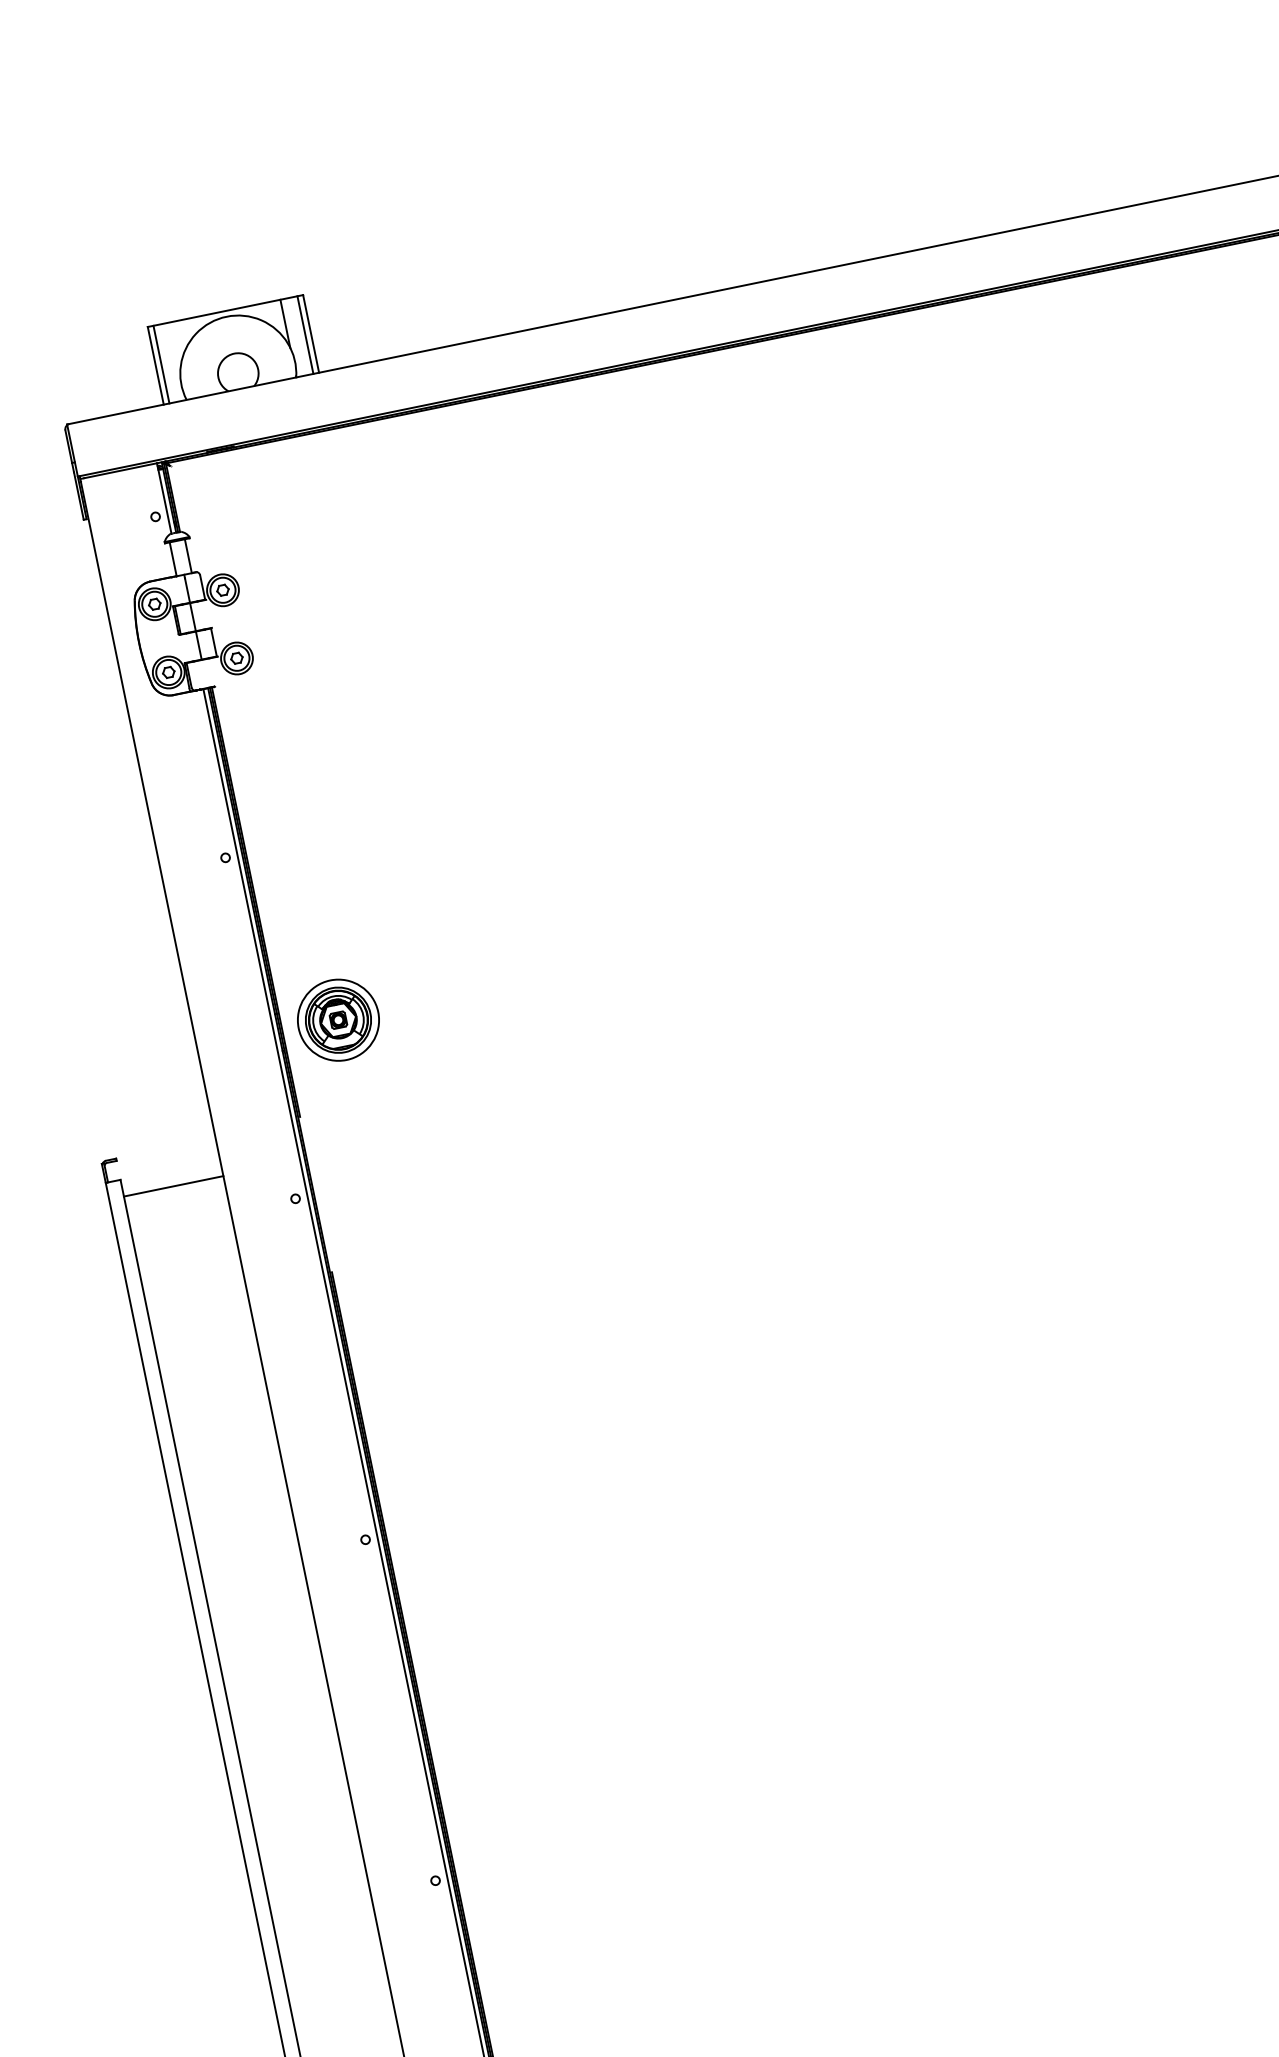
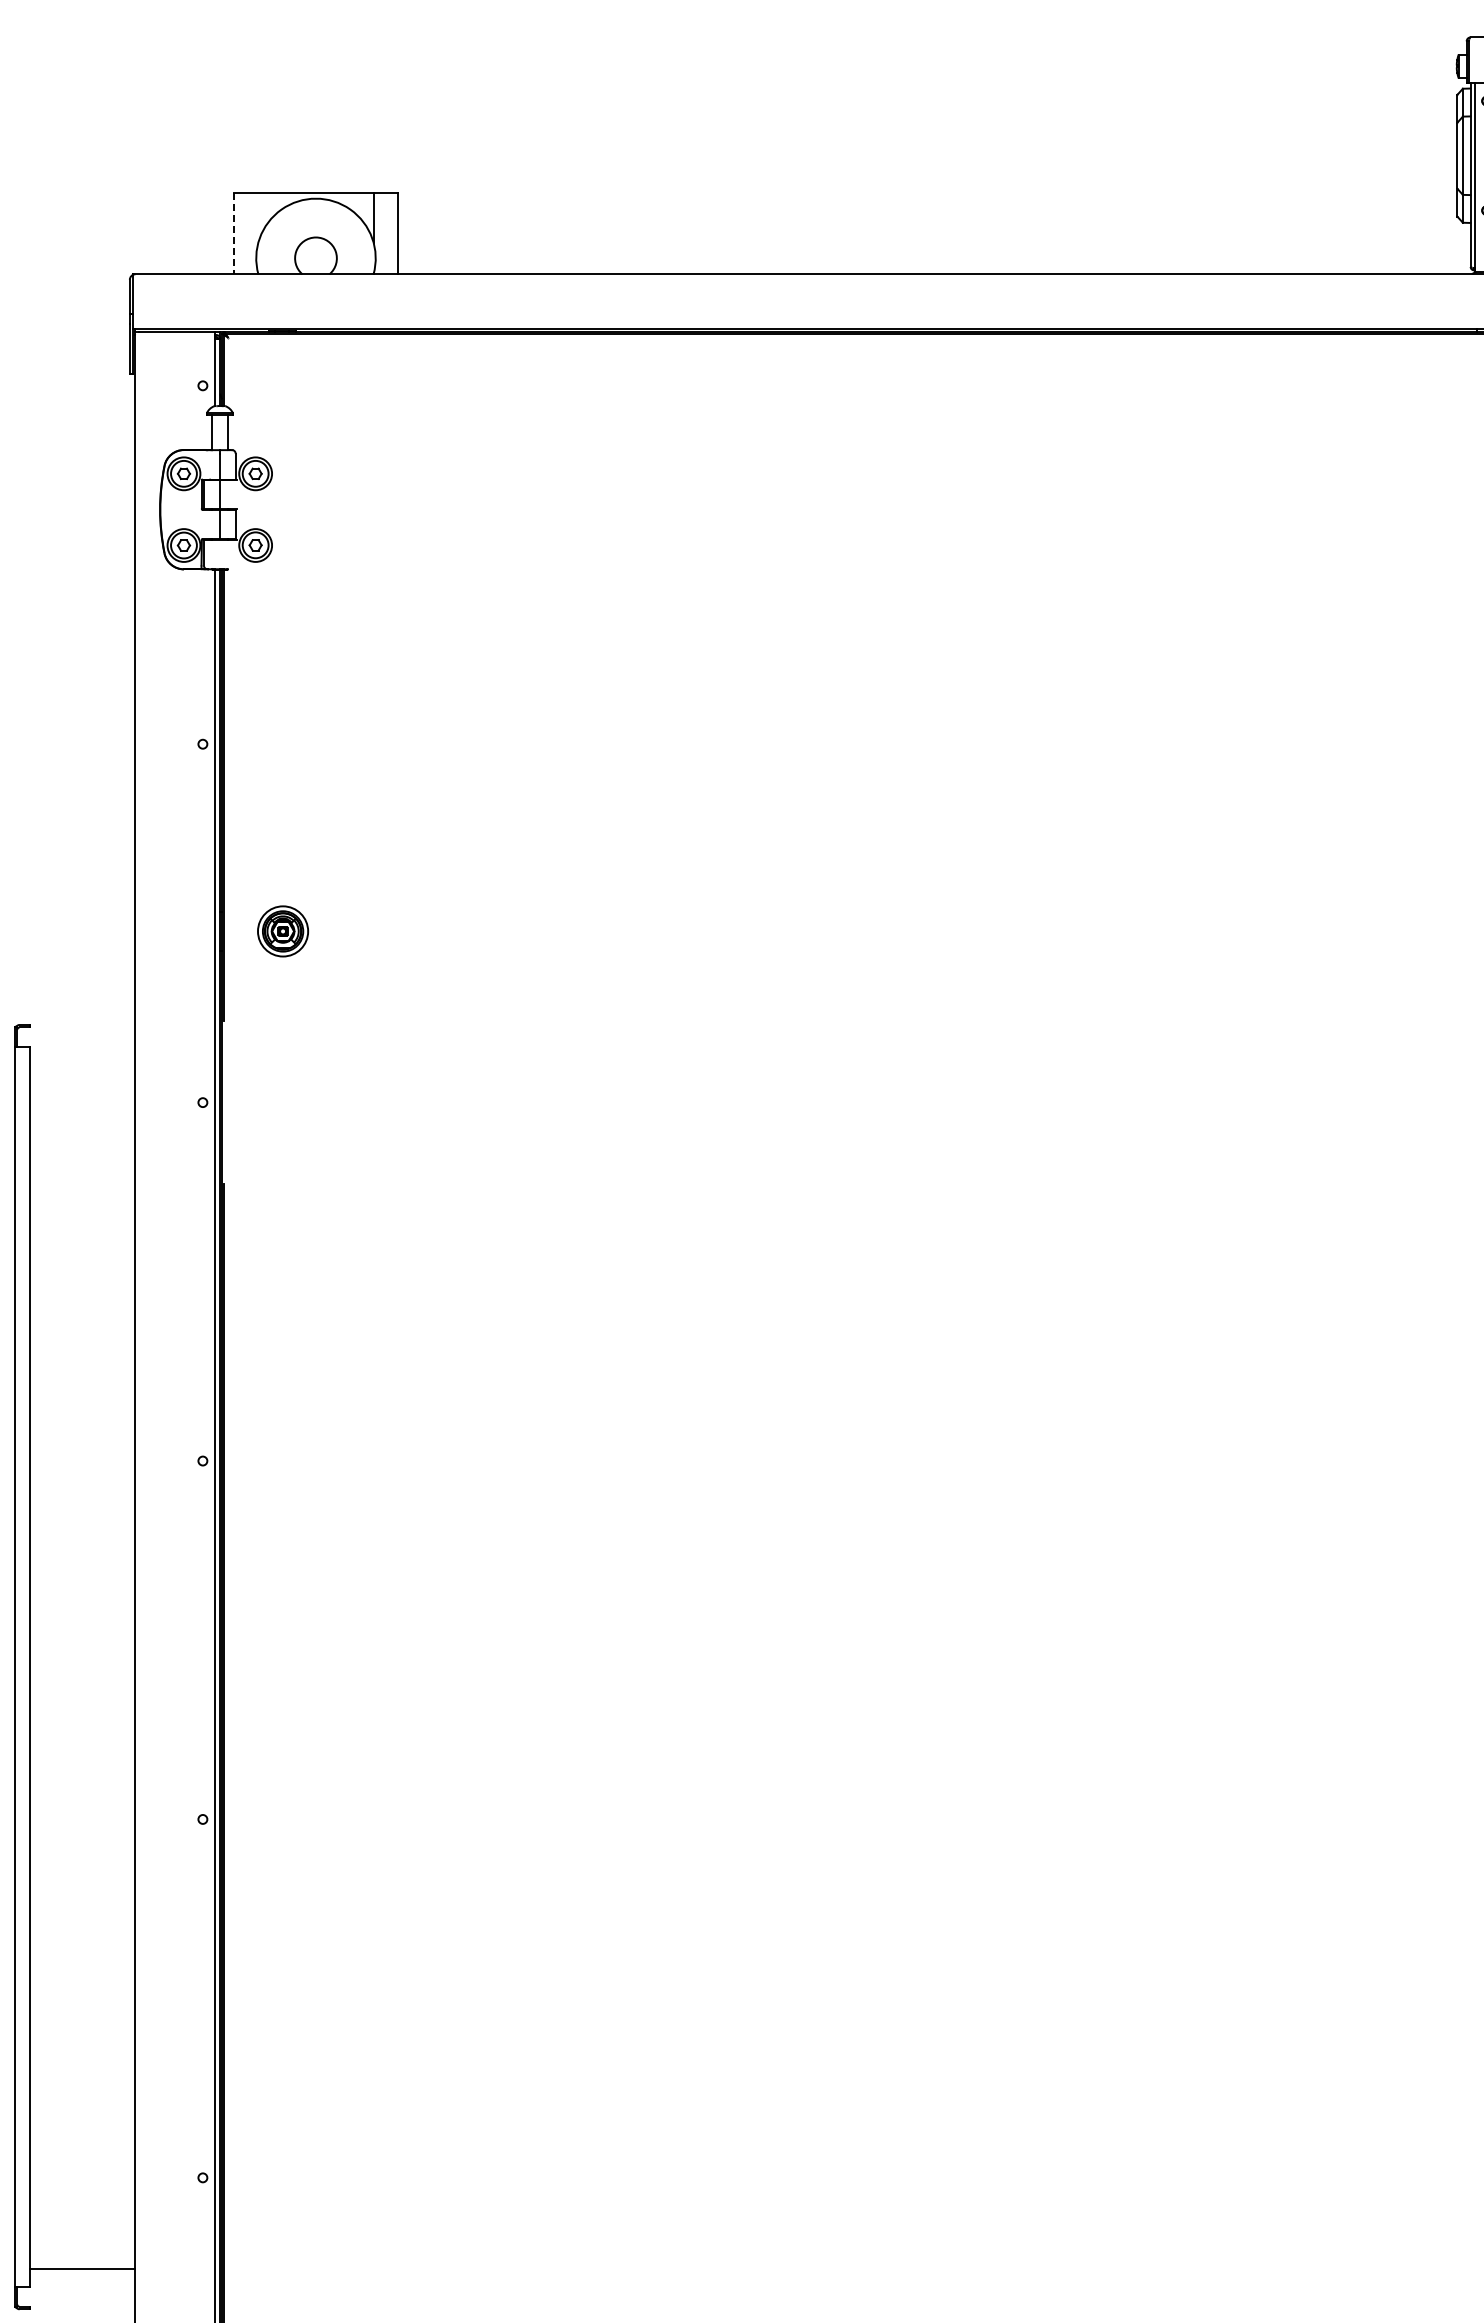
line: (305, 335) -> (391, 233), removed
line: (161, 364) -> (240, 233), removed
line: (155, 365) -> (234, 233), solid -> dashed
part: (337, 1020) -> (282, 931), size x0.6
line: (173, 1186) -> (82, 1064), removed

